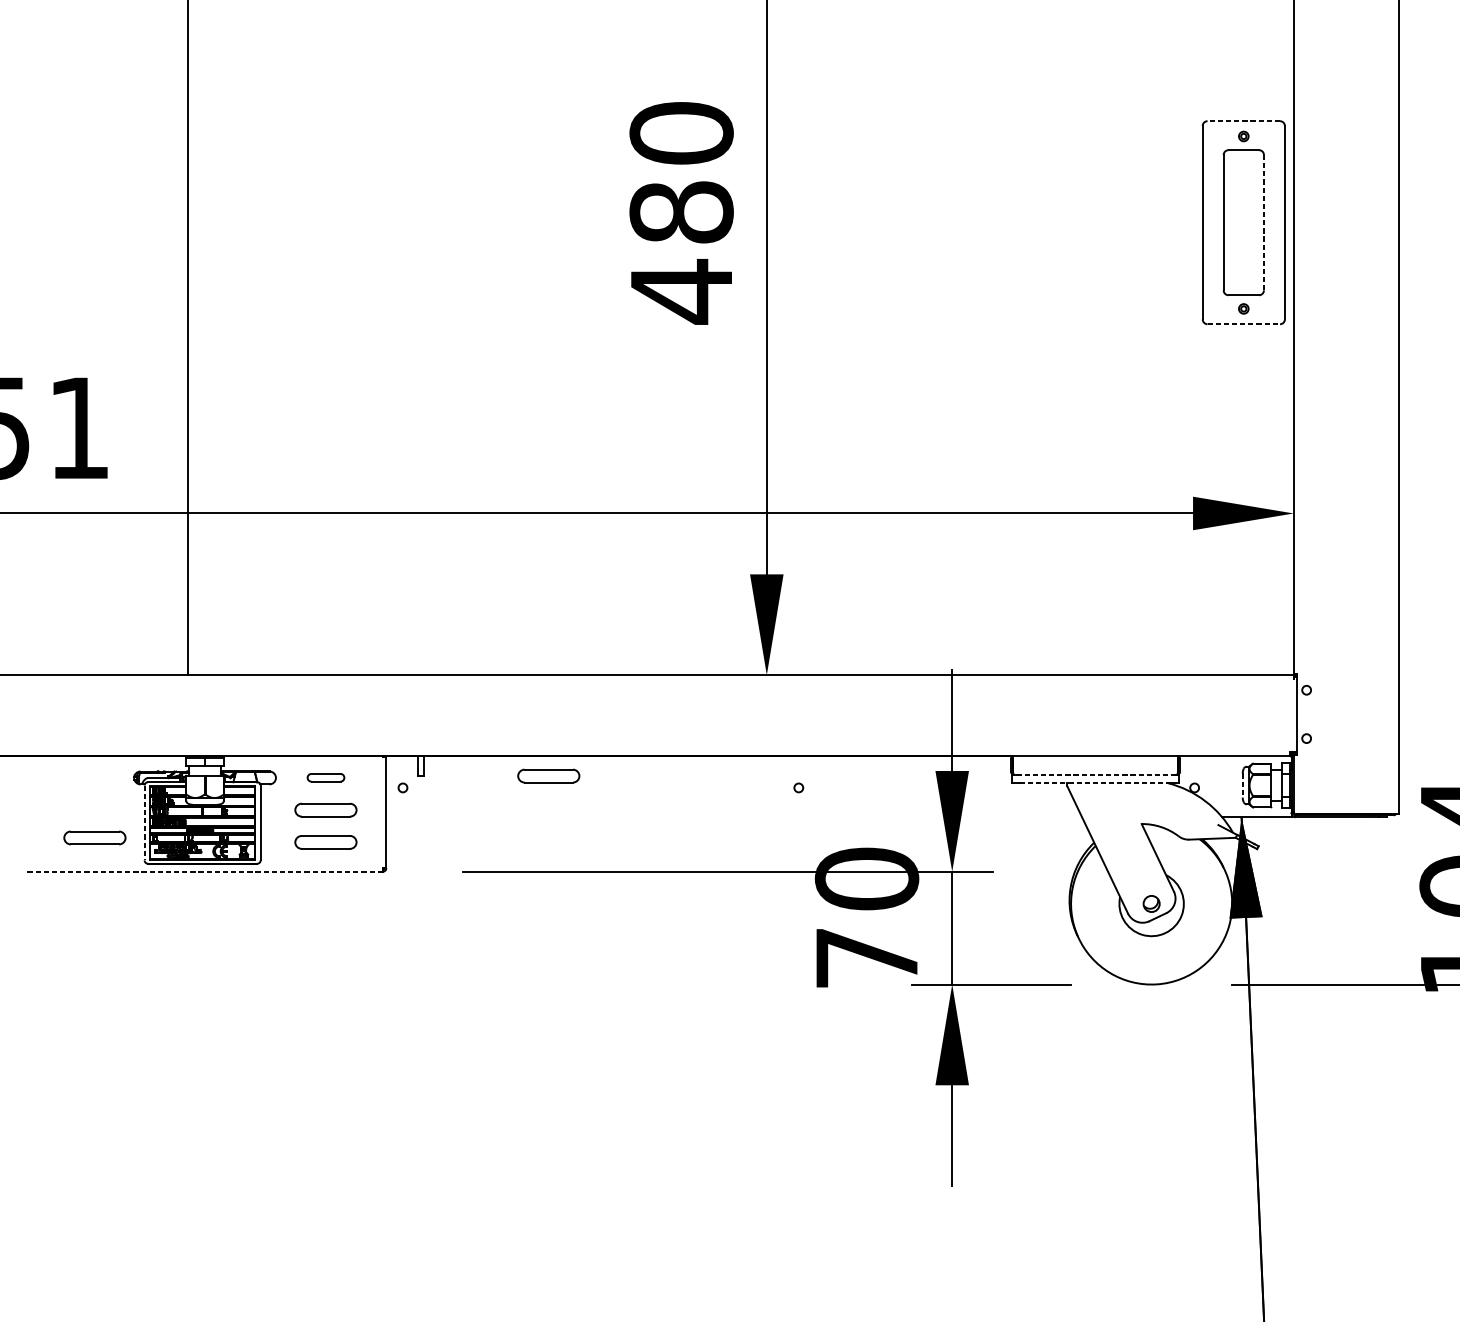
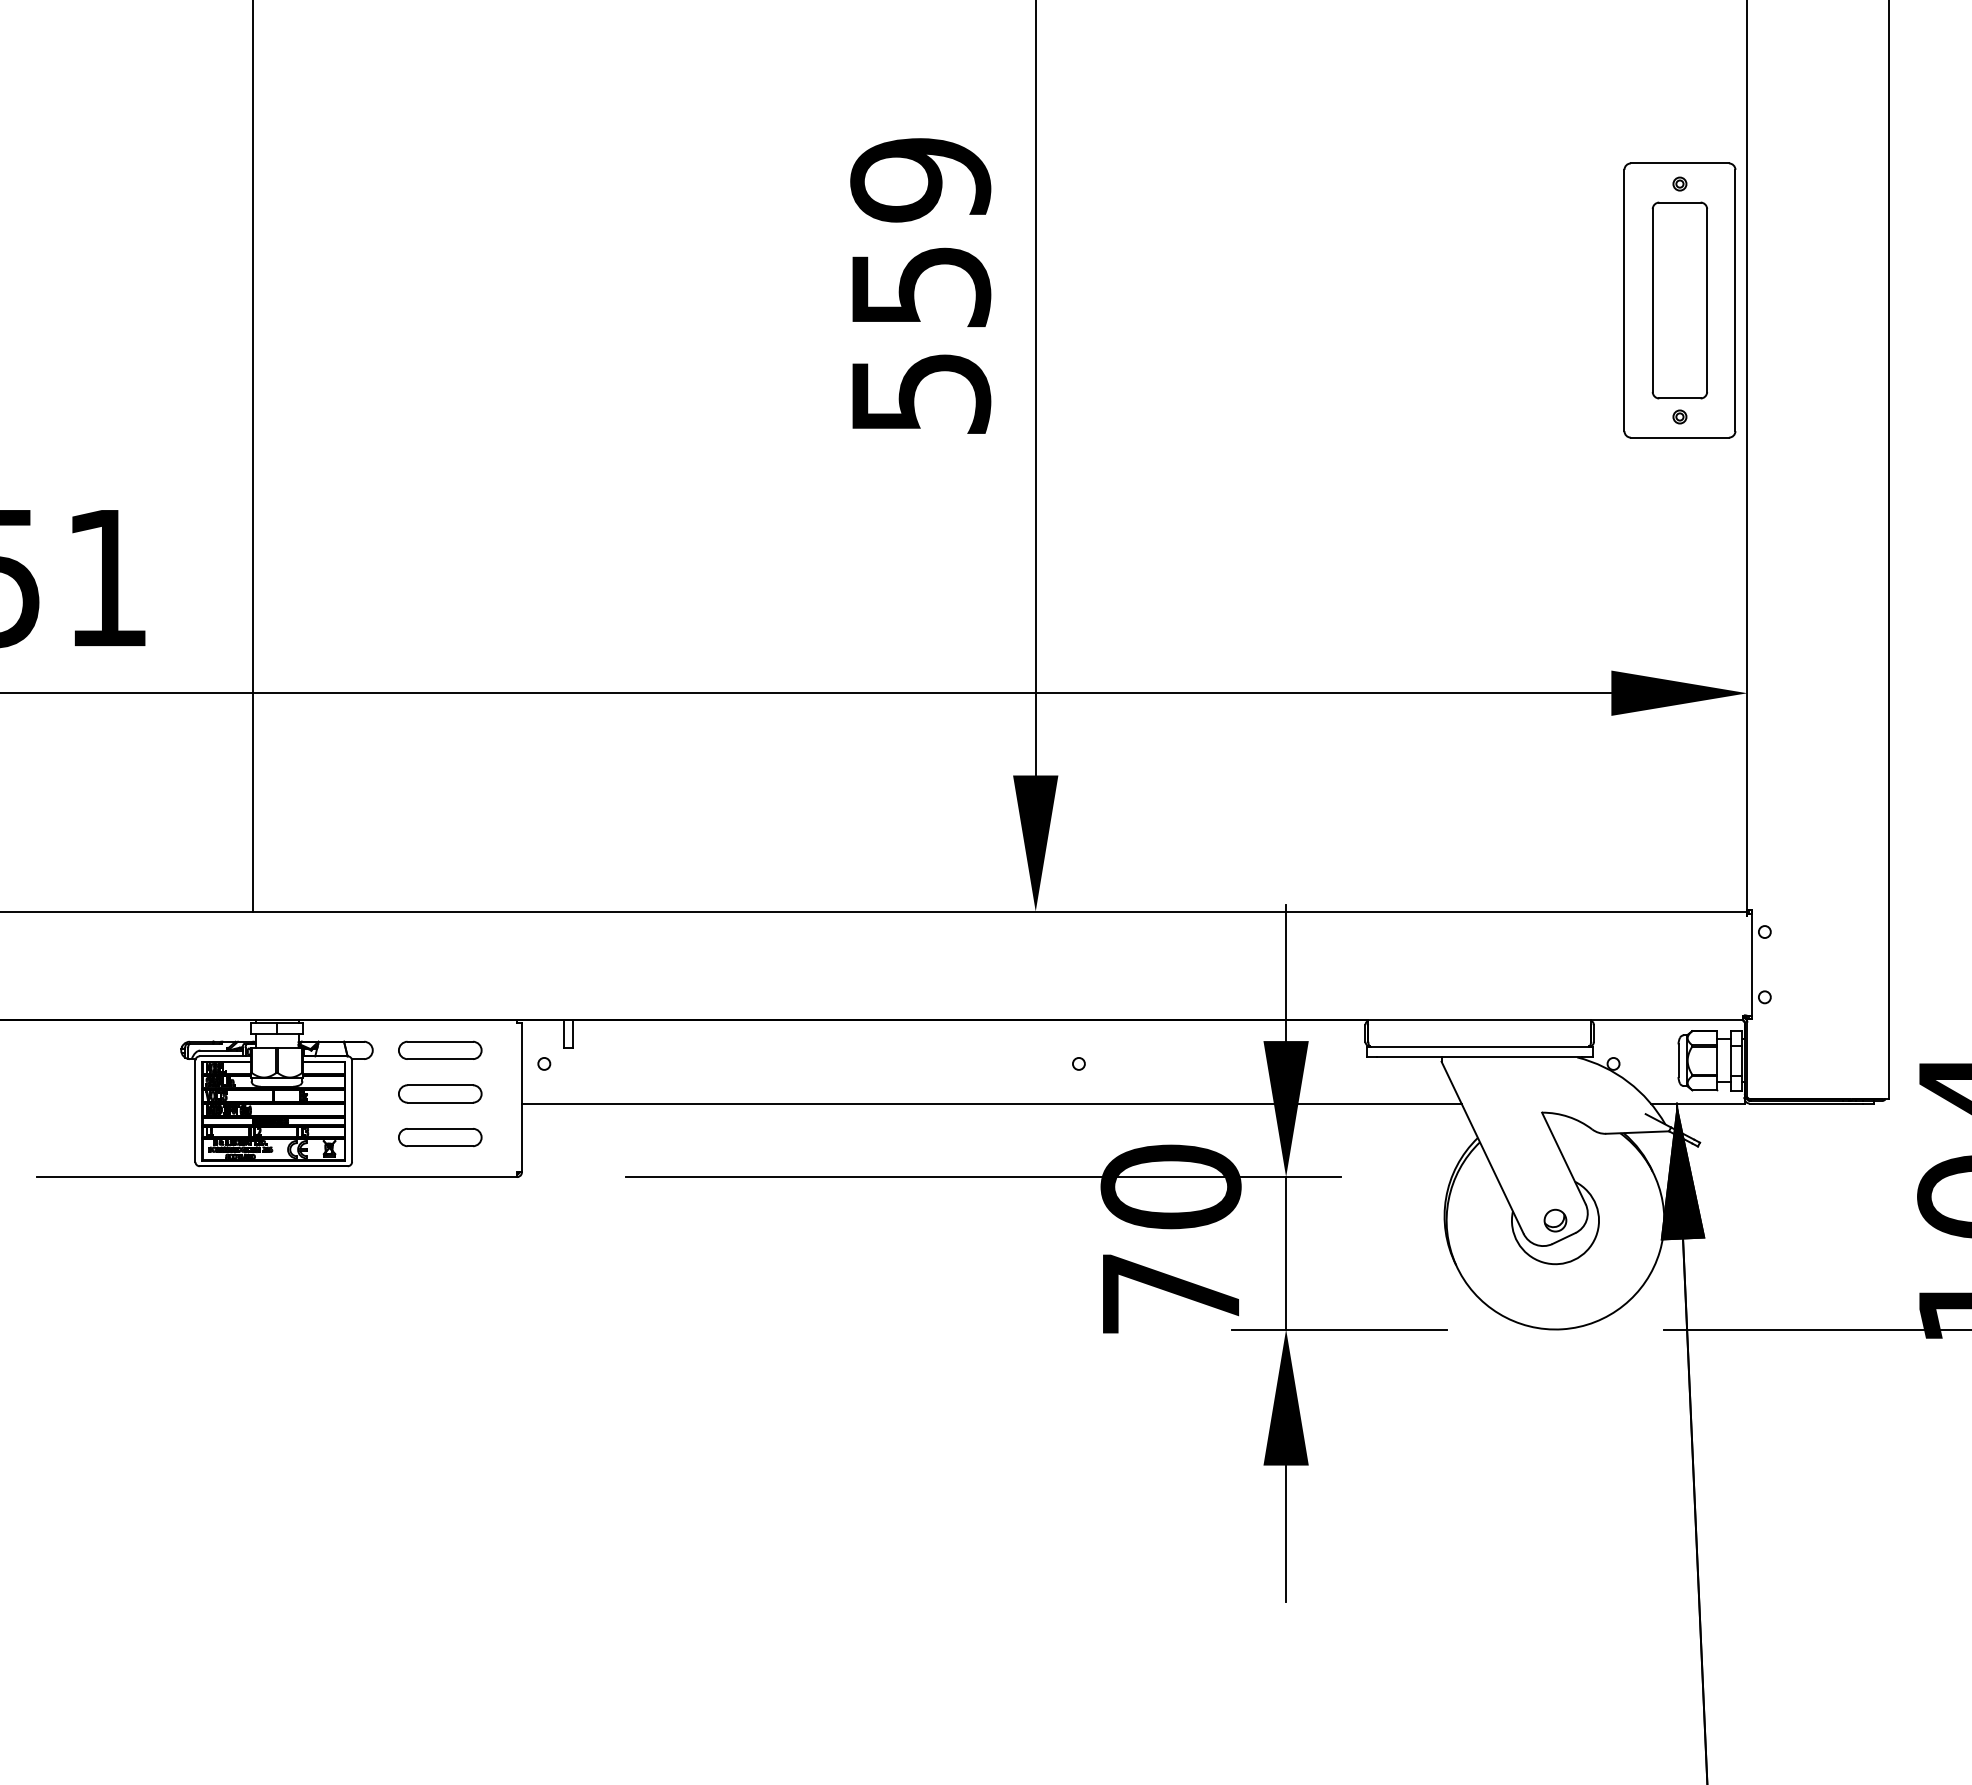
line: (1243, 121) -> (1679, 163), dashed -> solid
text: (681, 213) -> (920, 287), 480 -> 559
line: (1264, 223) -> (1707, 301), dashed -> solid
line: (1243, 324) -> (1679, 437), dashed -> solid
part: (548, 775) -> (741, 1047), removed
line: (1095, 775) -> (1479, 1046), dashed -> solid
part: (326, 777) -> (440, 1049), size x1.67
line: (1095, 783) -> (1479, 1057), dashed -> solid
line: (1242, 786) -> (1678, 1061), dashed -> solid
line: (734, 817) -> (991, 1103), added
line: (144, 823) -> (195, 1111), dashed -> solid
part: (95, 837) -> (128, 1131), removed
line: (204, 872) -> (276, 1177), dashed -> solid

